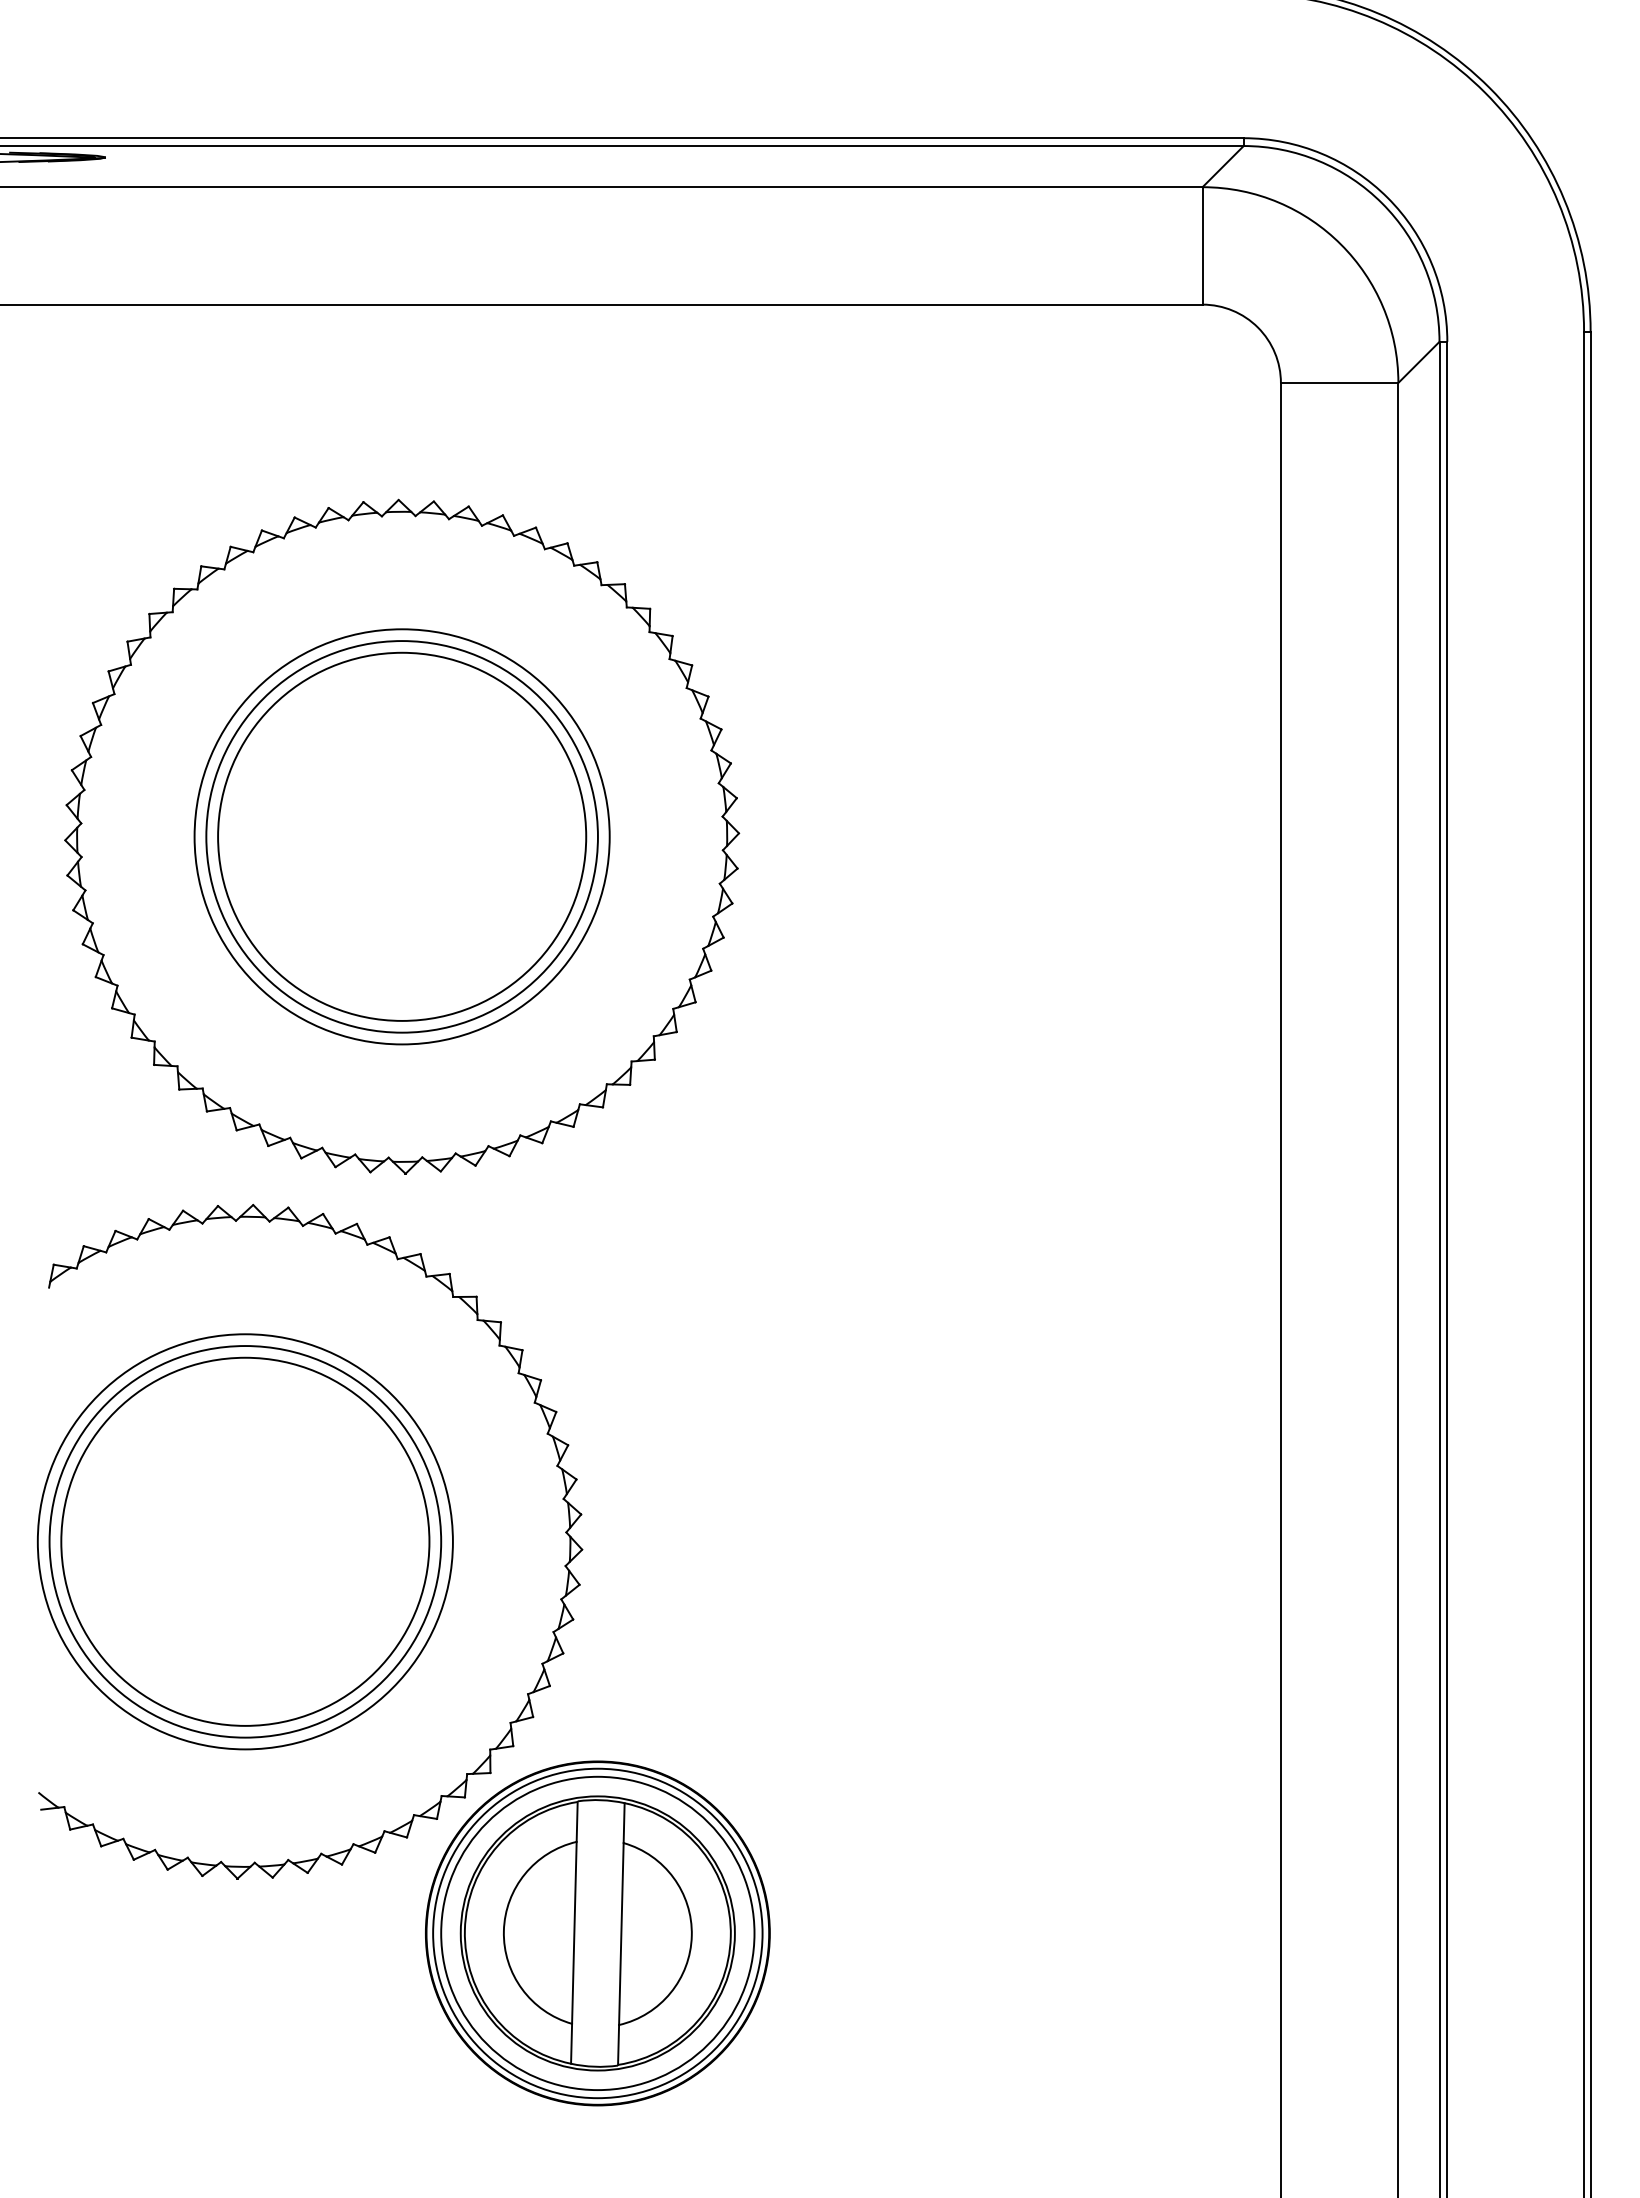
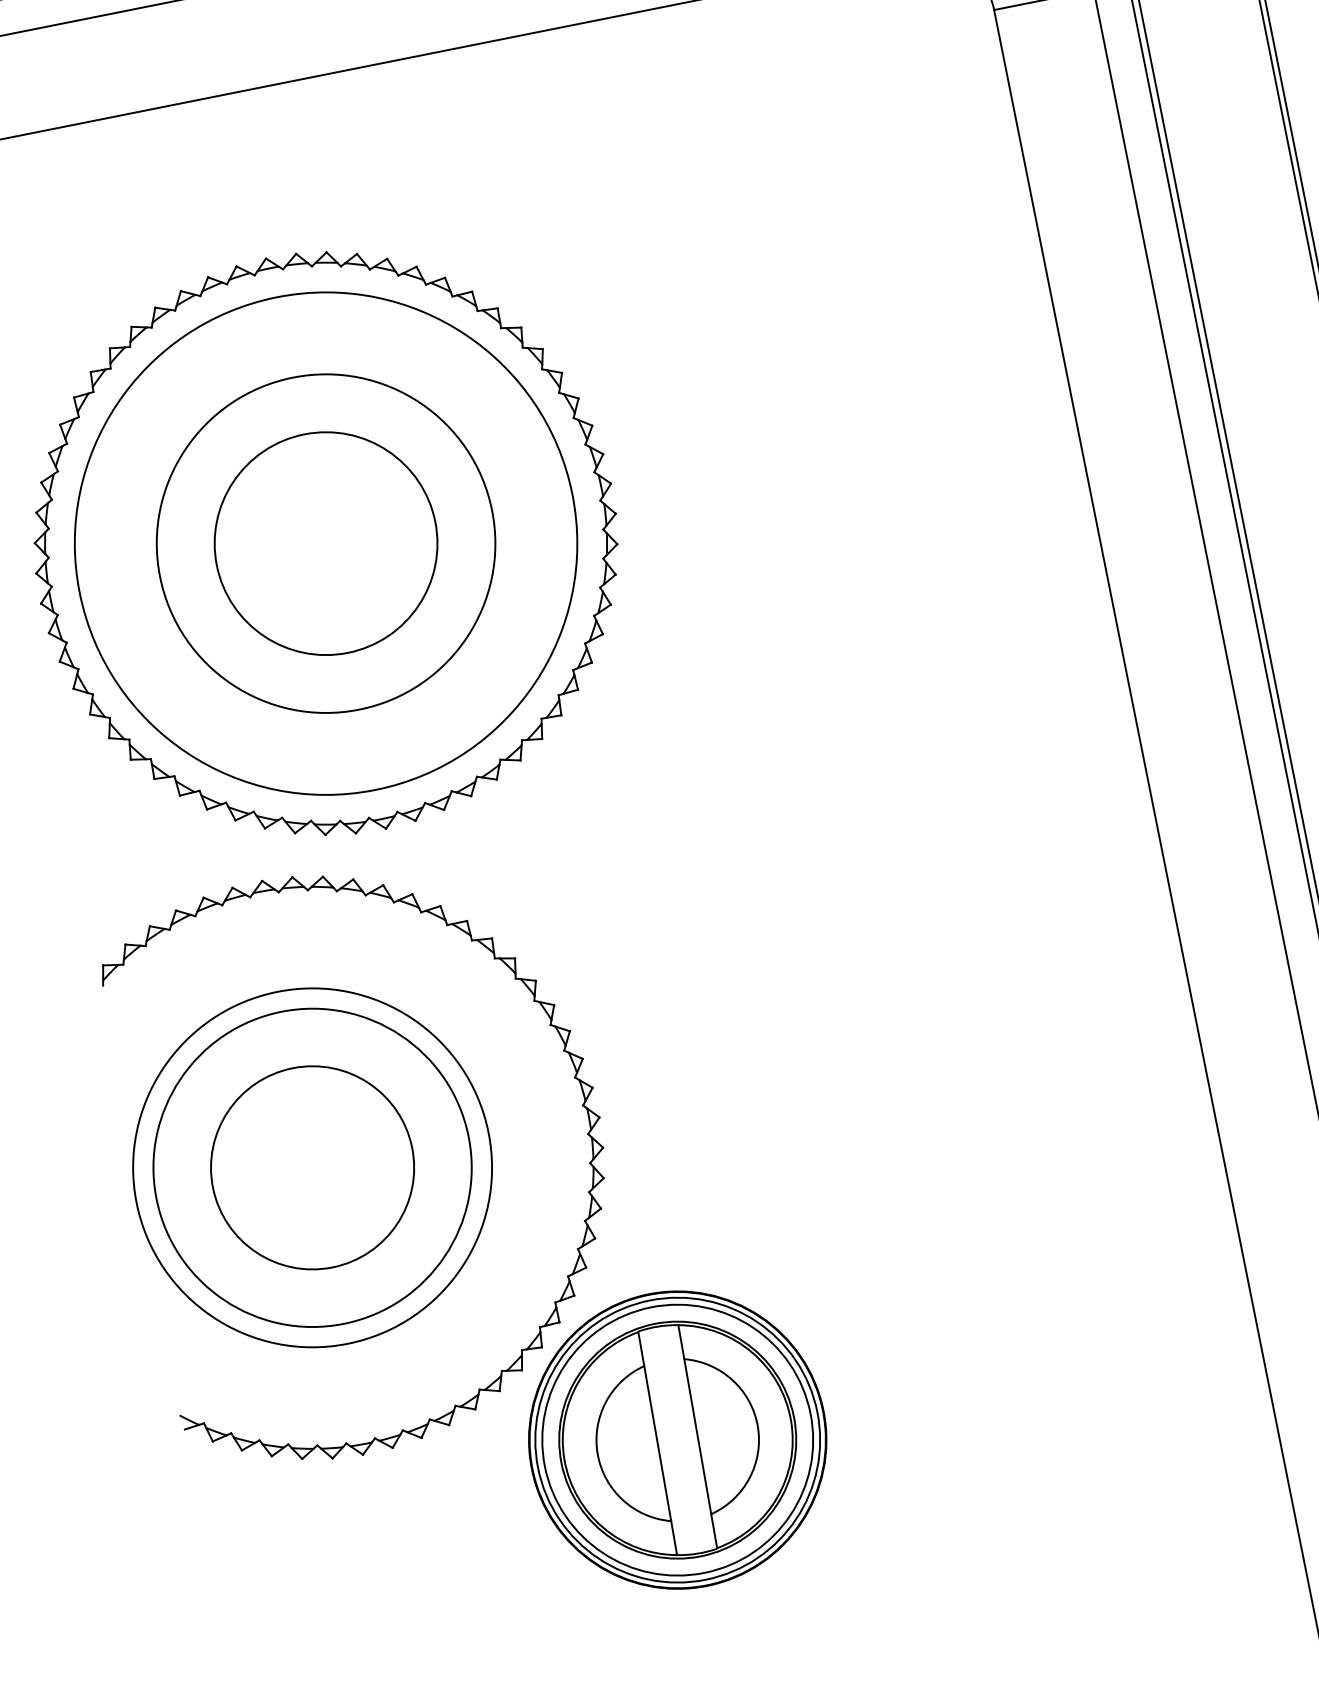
circle: (401, 836) -> (325, 543), size x1.4
circle: (402, 836) -> (326, 543), size x0.7
circle: (245, 1541) -> (312, 1167), size x0.6

